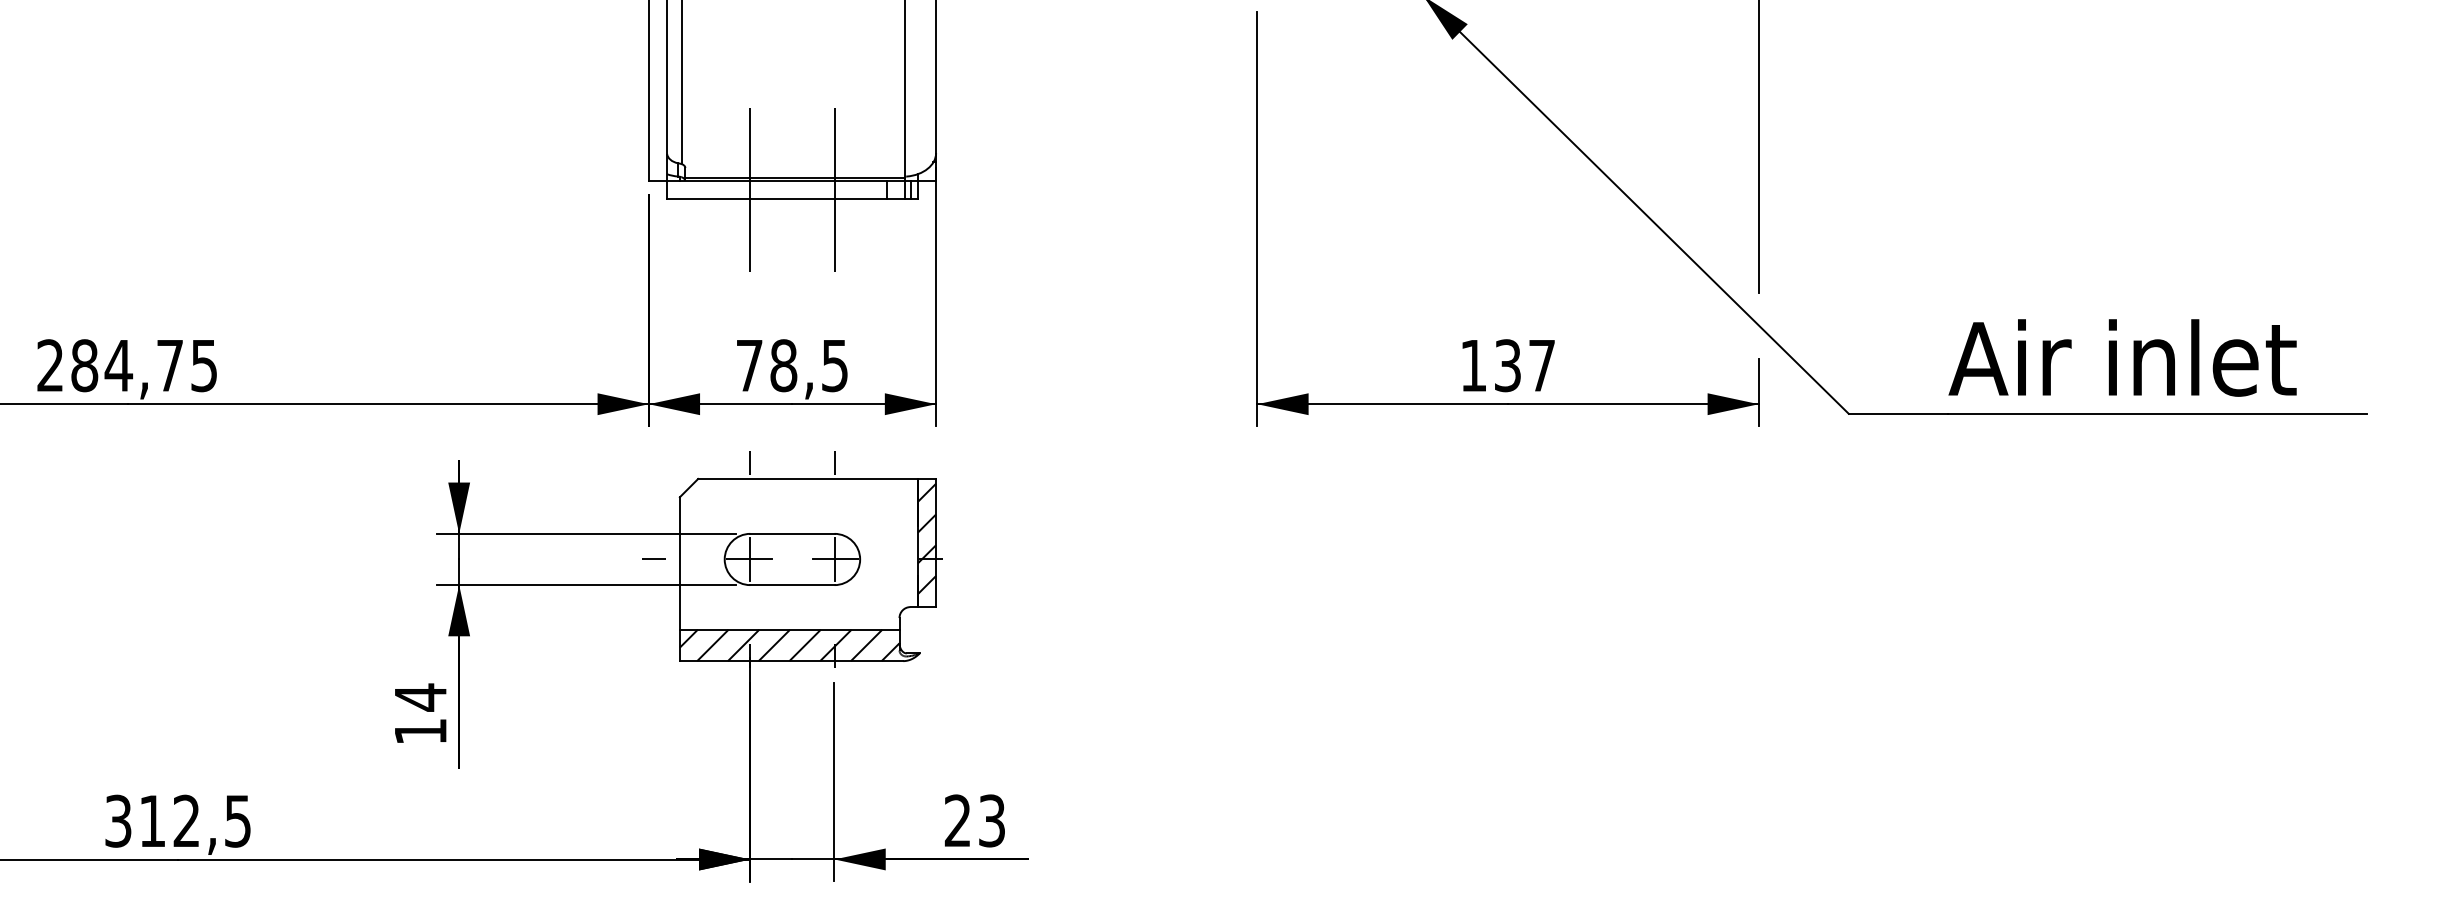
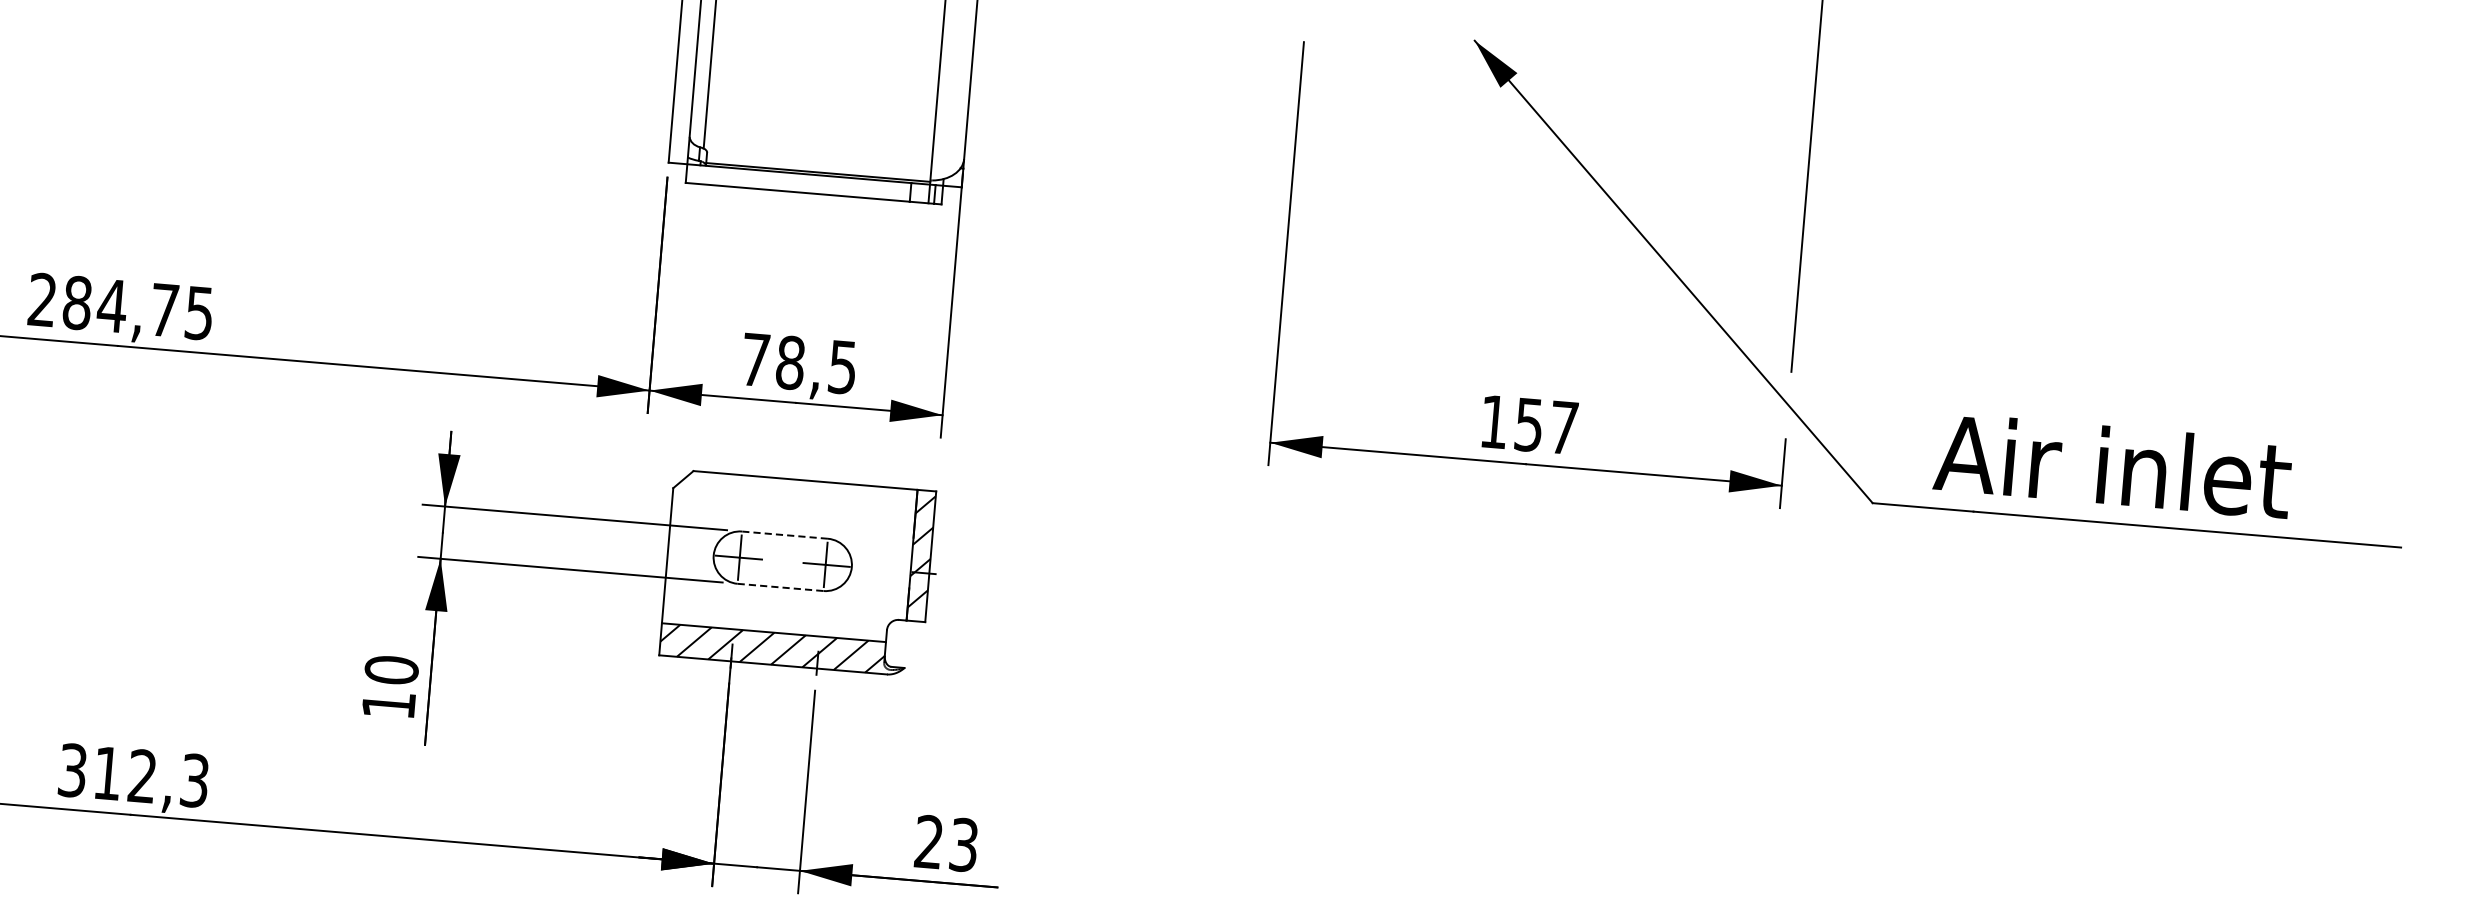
line: (750, 189) -> (771, 180), removed
line: (834, 189) -> (857, 187), removed
text: (2122, 357) -> (2112, 465), moved
text: (1507, 365) -> (1528, 424), 137 -> 157
line: (750, 462) -> (748, 458), removed
line: (834, 462) -> (833, 465), removed
line: (791, 533) -> (784, 534), solid -> dashed
line: (653, 559) -> (641, 549), removed
line: (792, 585) -> (780, 587), solid -> dashed
text: (420, 697) -> (391, 670), 14 -> 10
text: (237, 820) -> (194, 779), 312,5 -> 312,3

